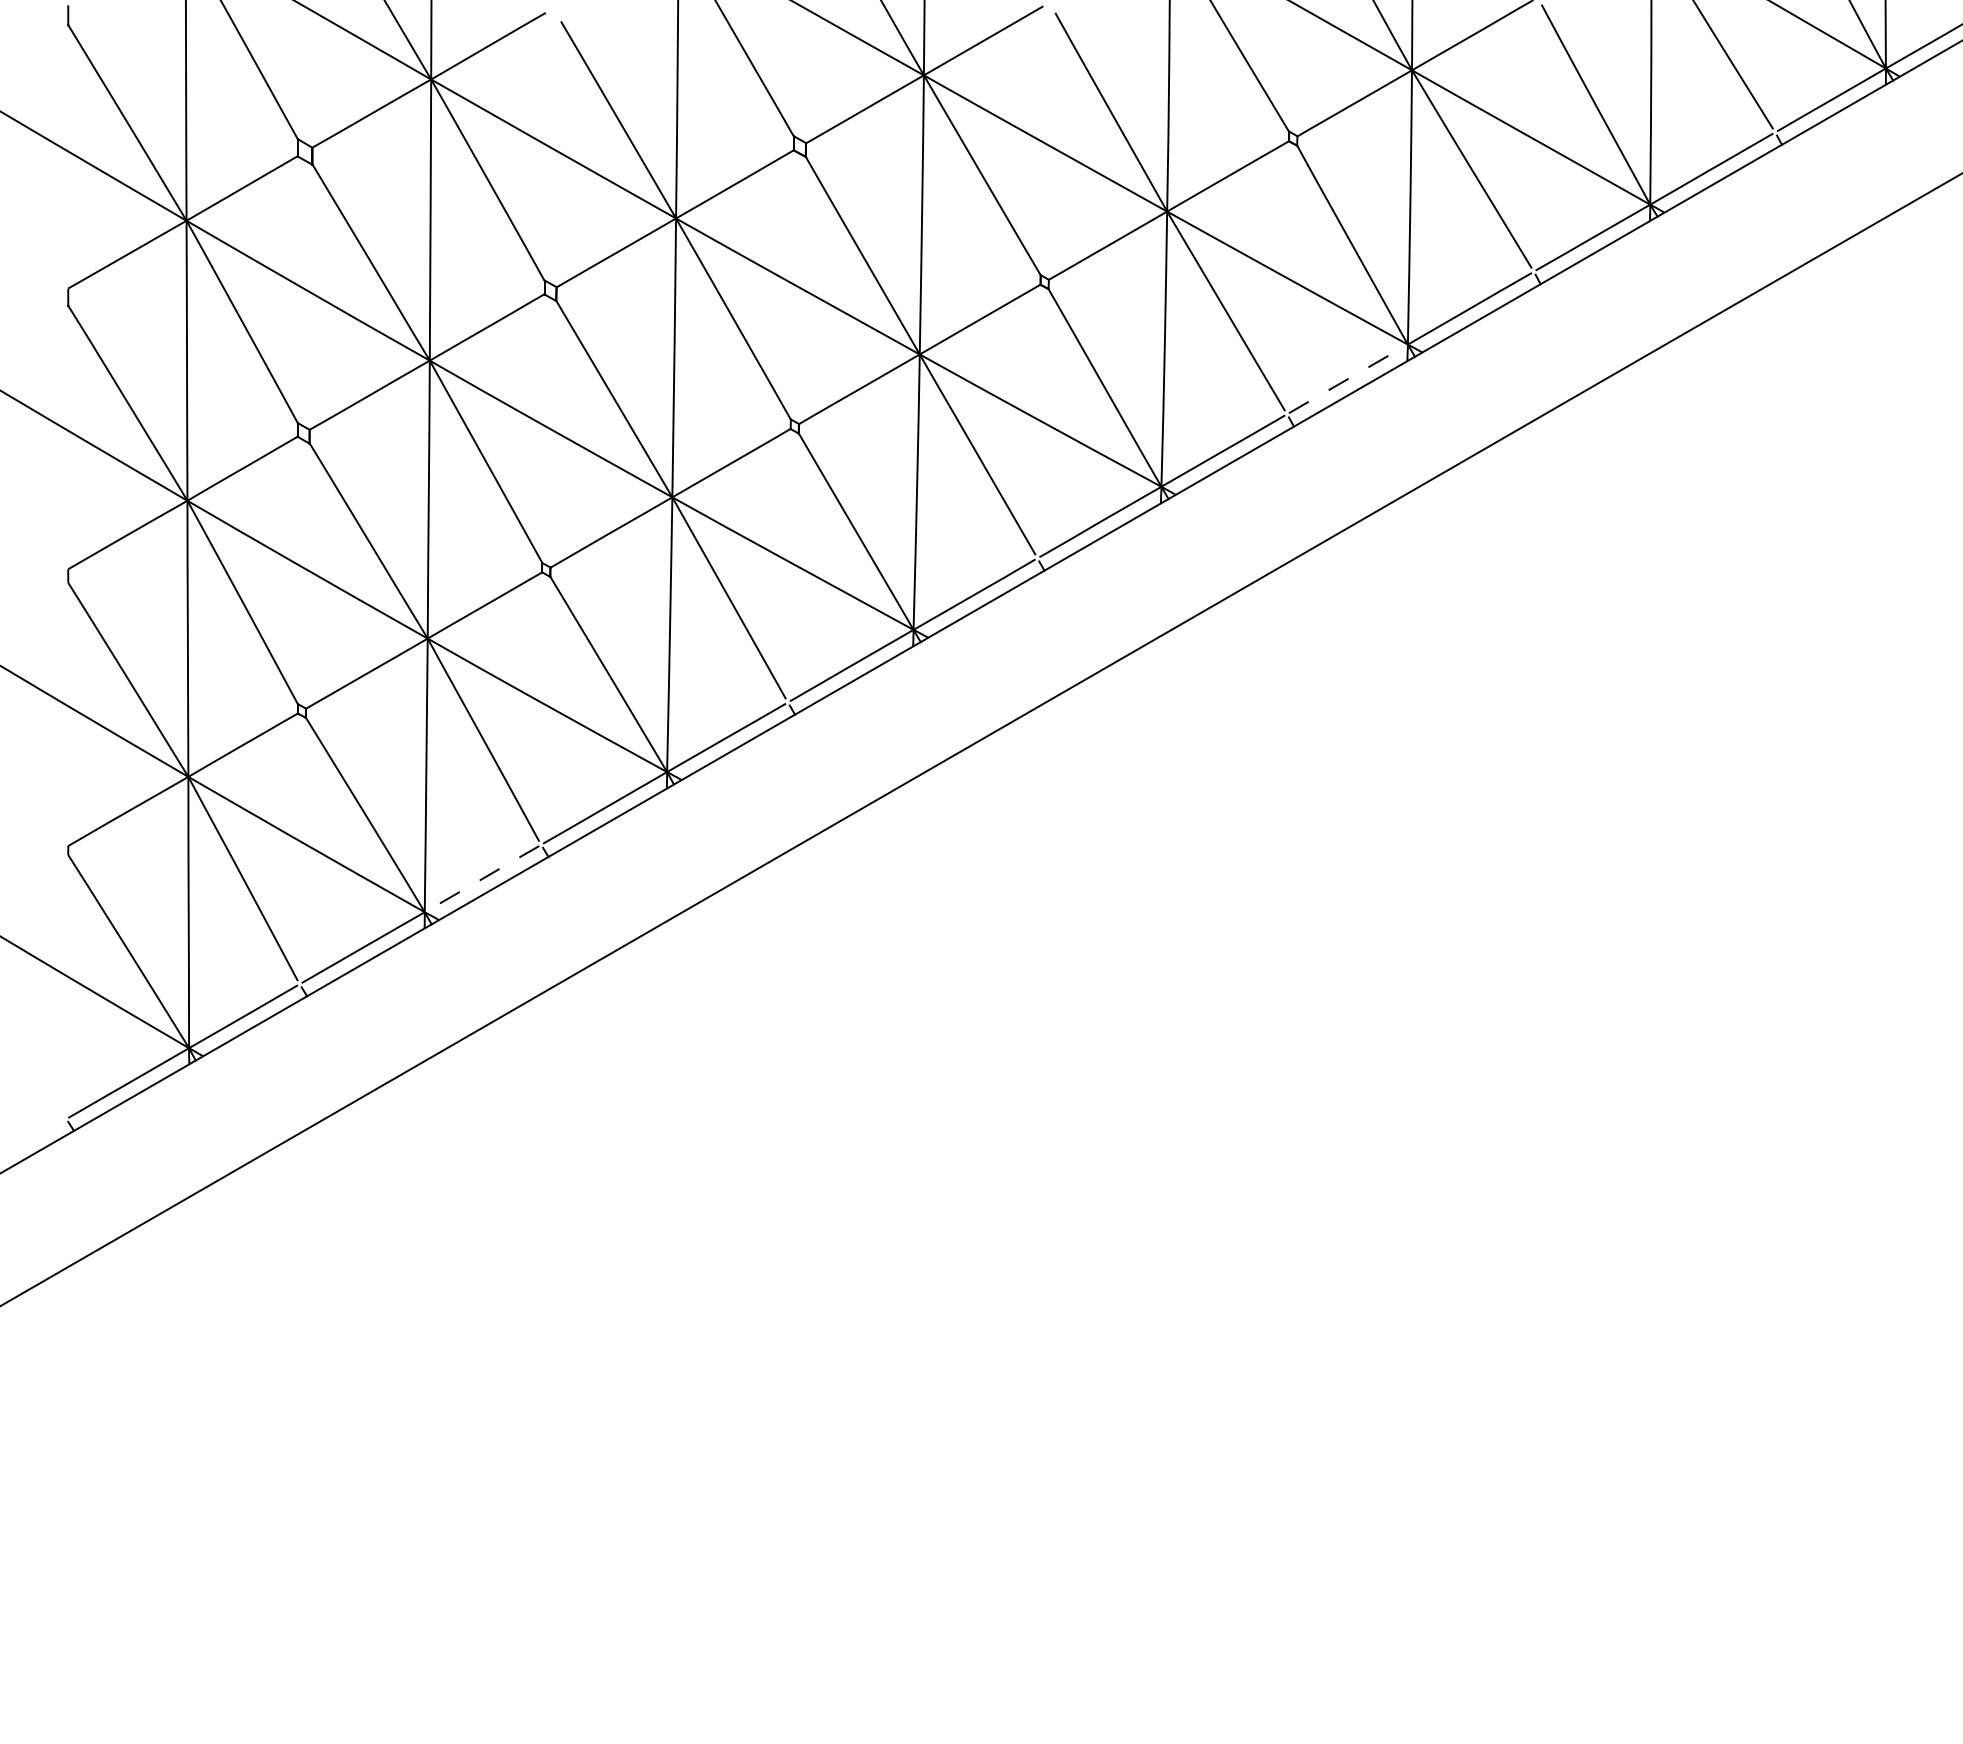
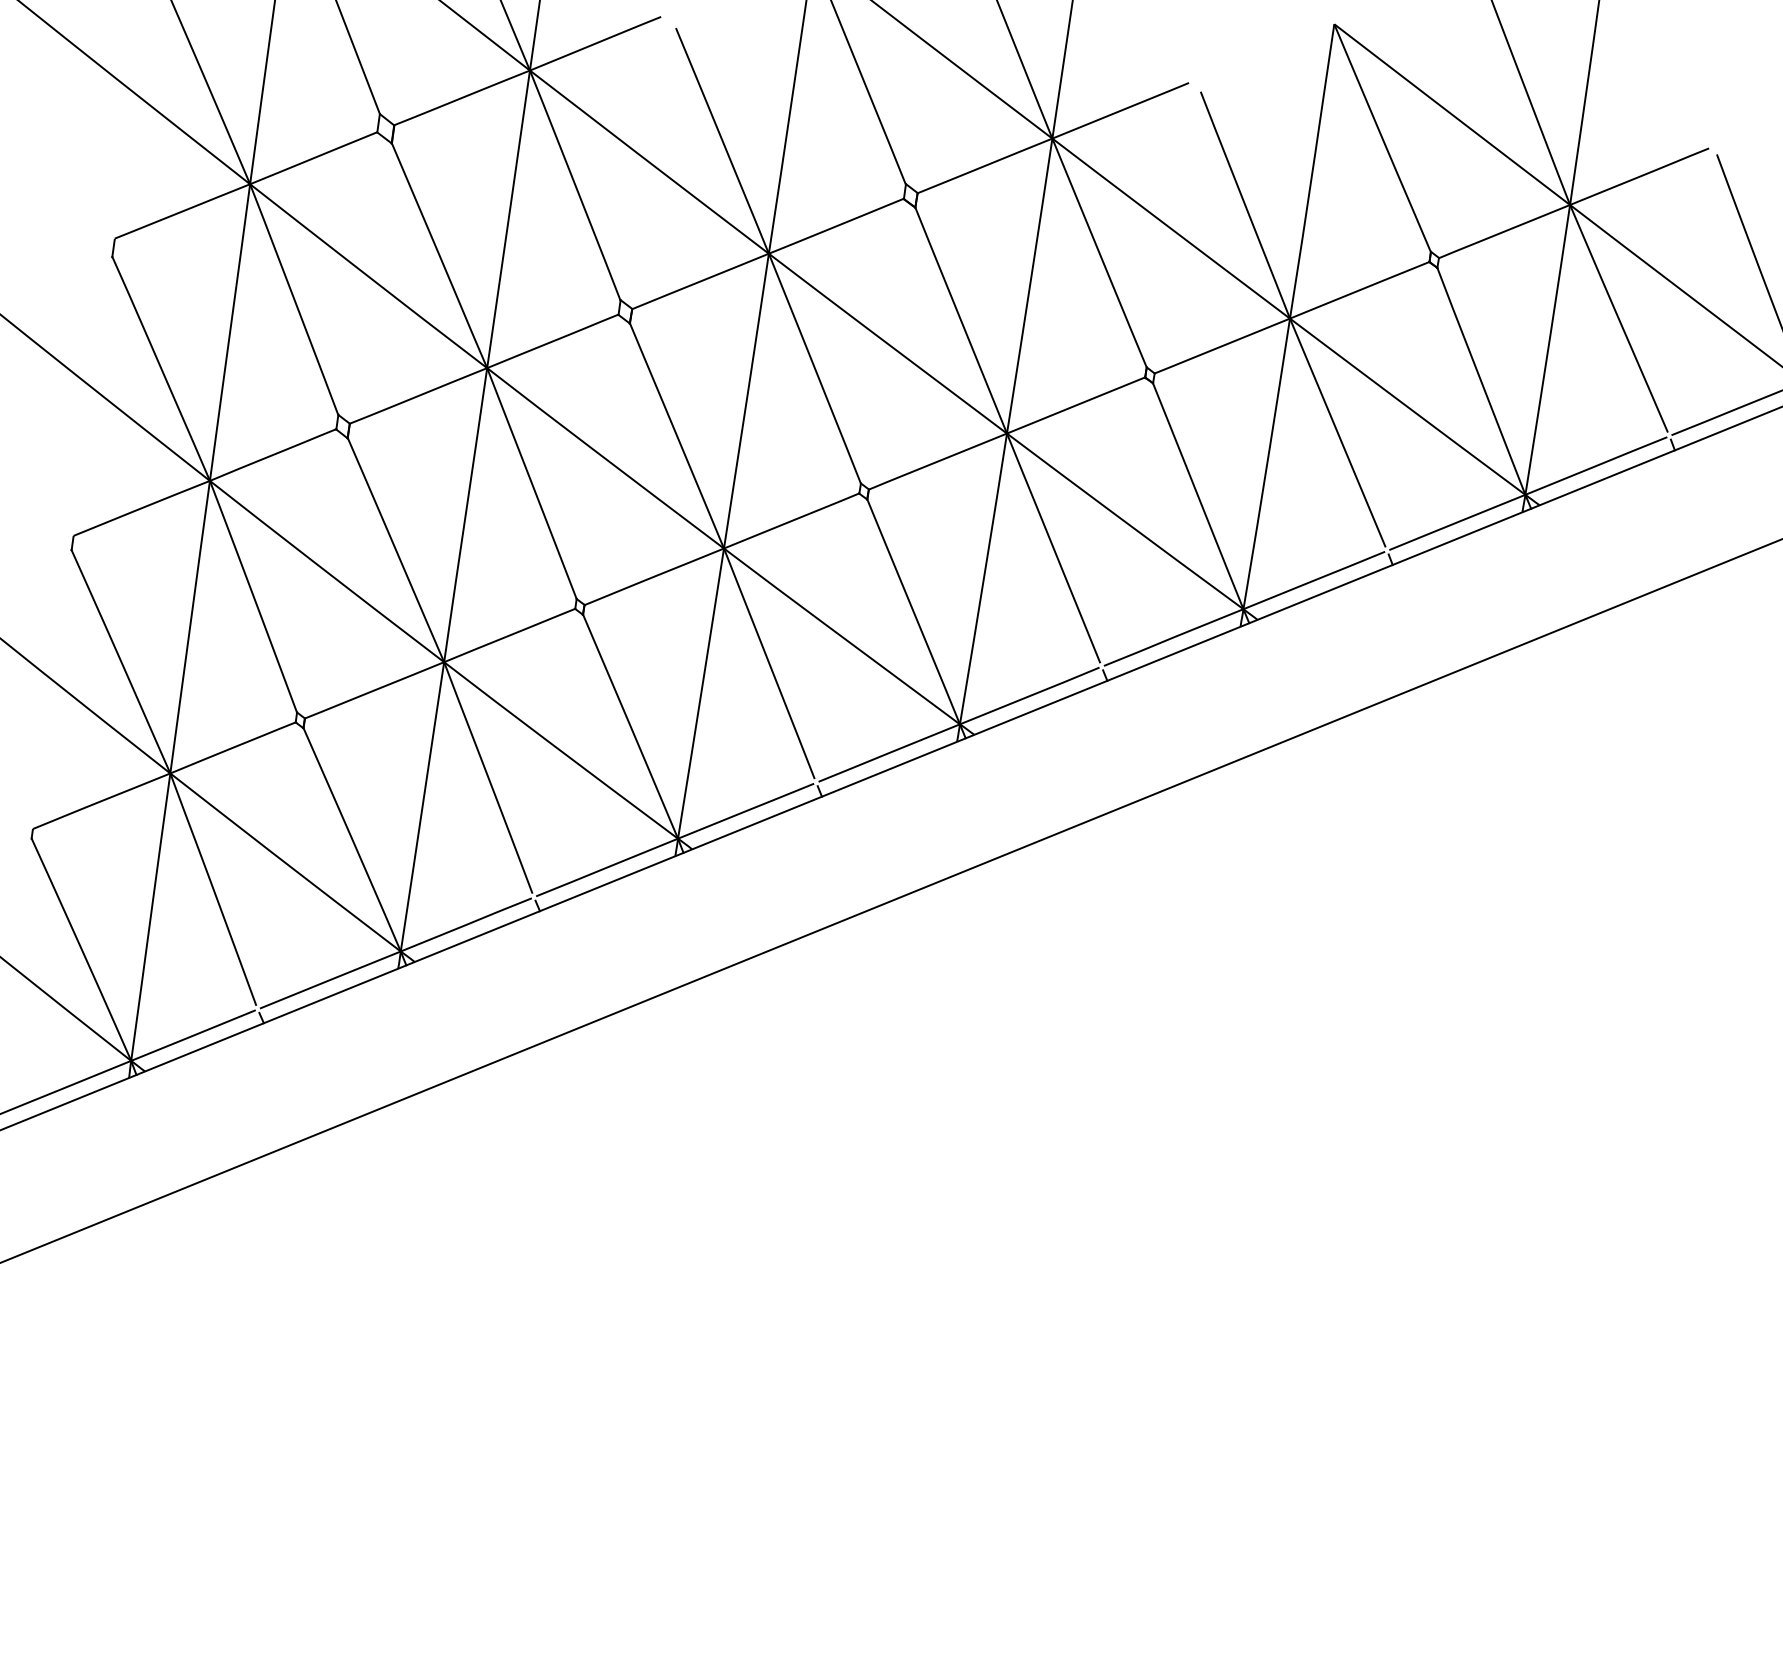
line: (1348, 378) -> (1457, 522), dashed -> solid
line: (482, 878) -> (466, 924), dashed -> solid

